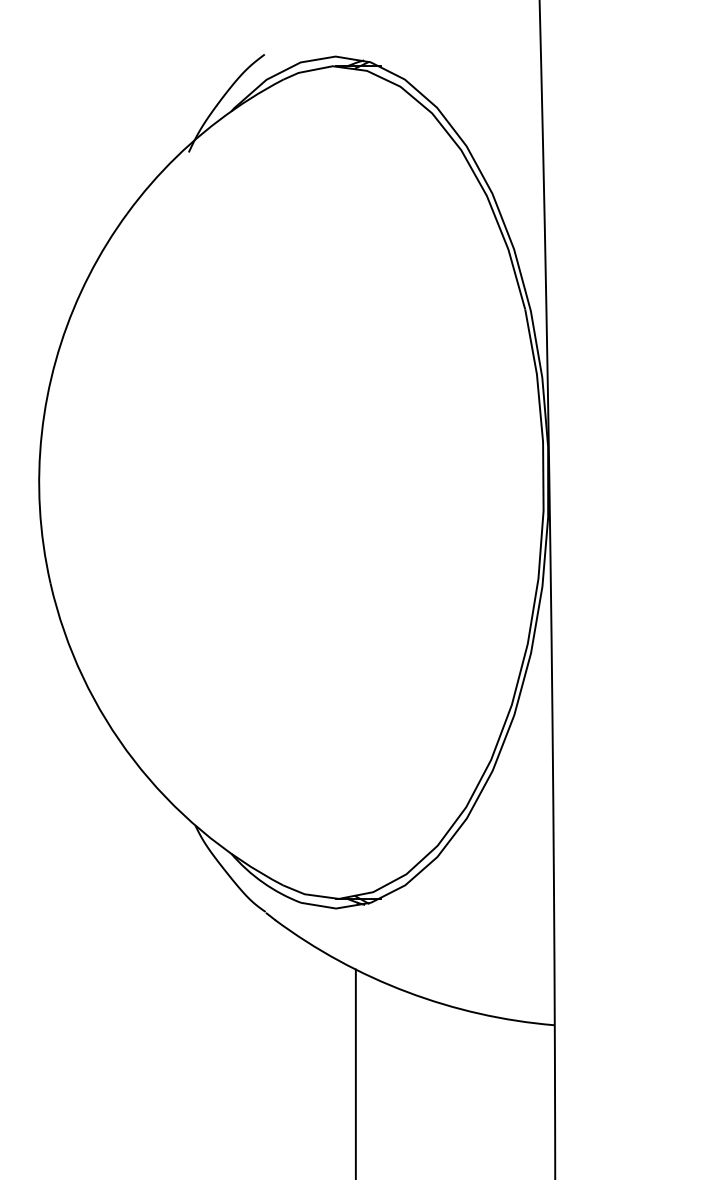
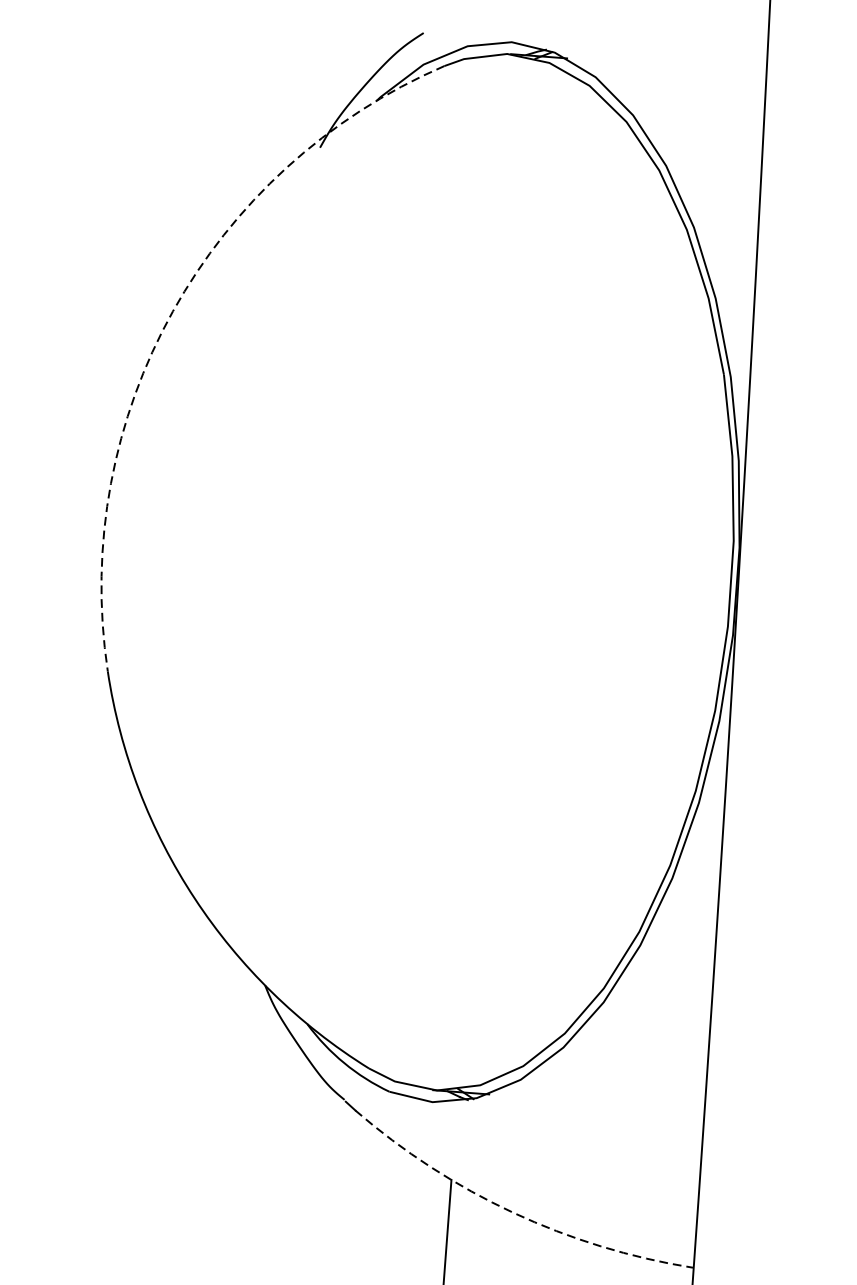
arc: (81, 292) -> (173, 311), solid -> dashed
arc: (407, 992) -> (513, 1213), solid -> dashed

